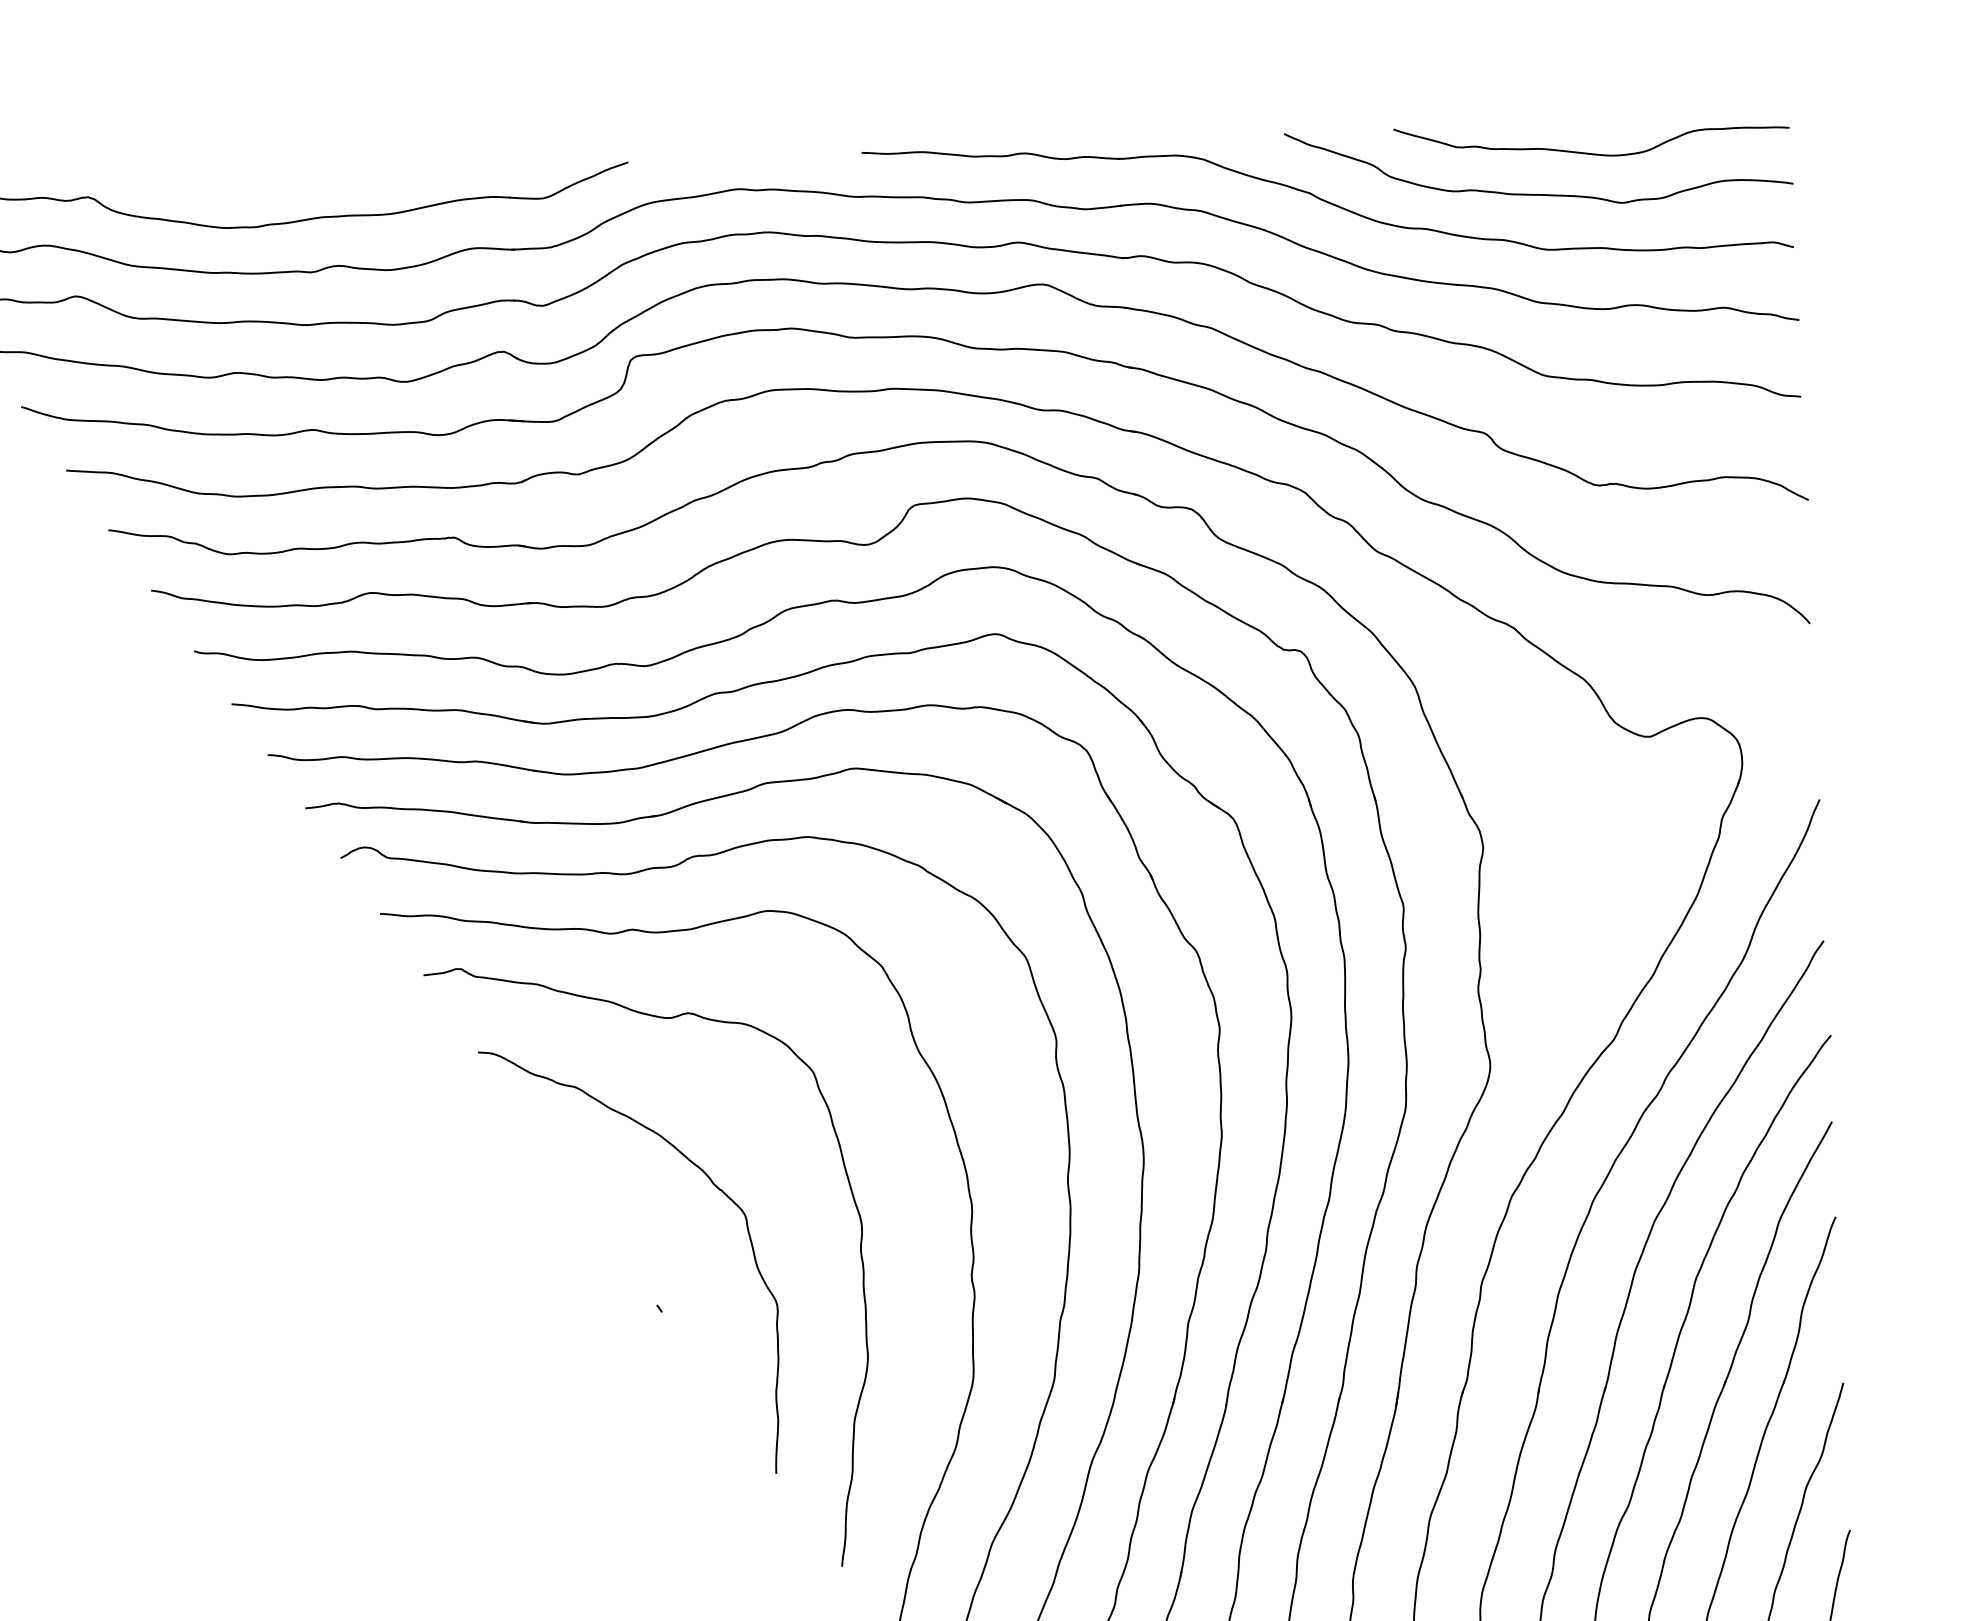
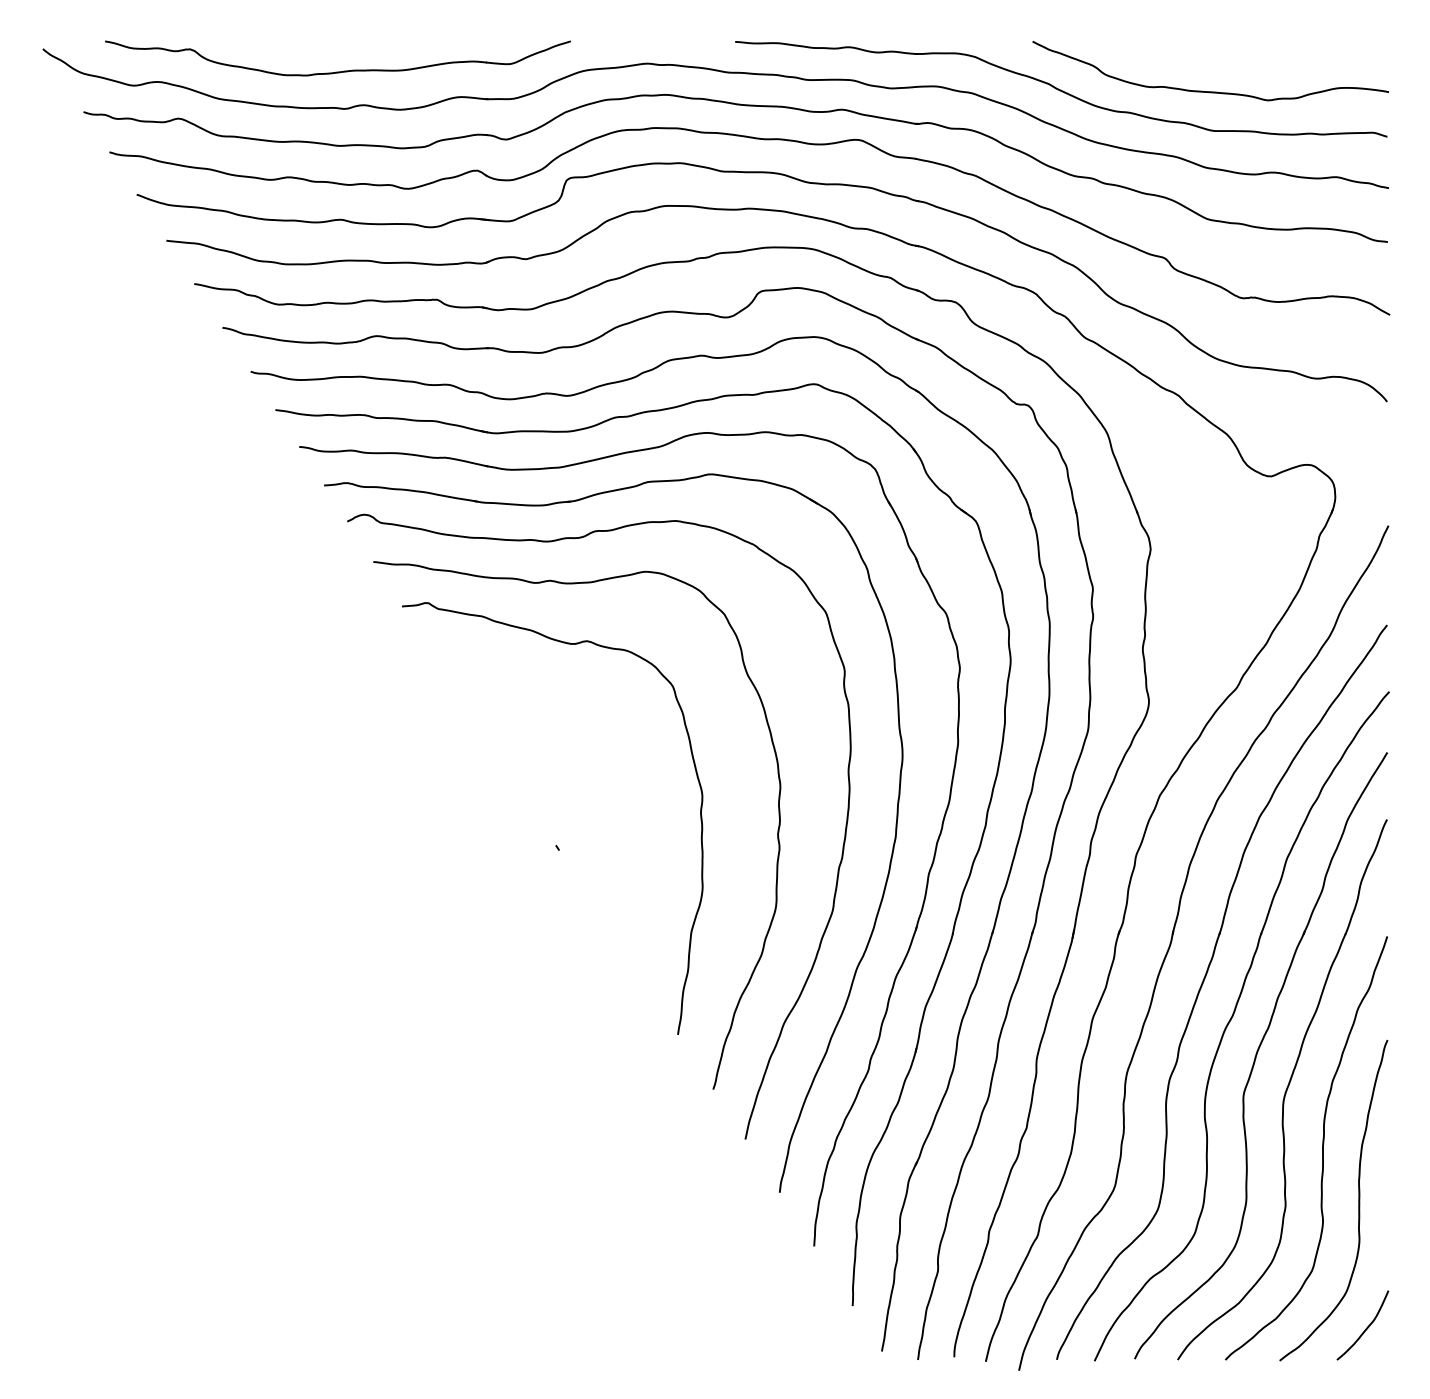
curve: (1587, 151) -> (1245, 63), removed
curve: (712, 1184) -> (598, 762), removed

